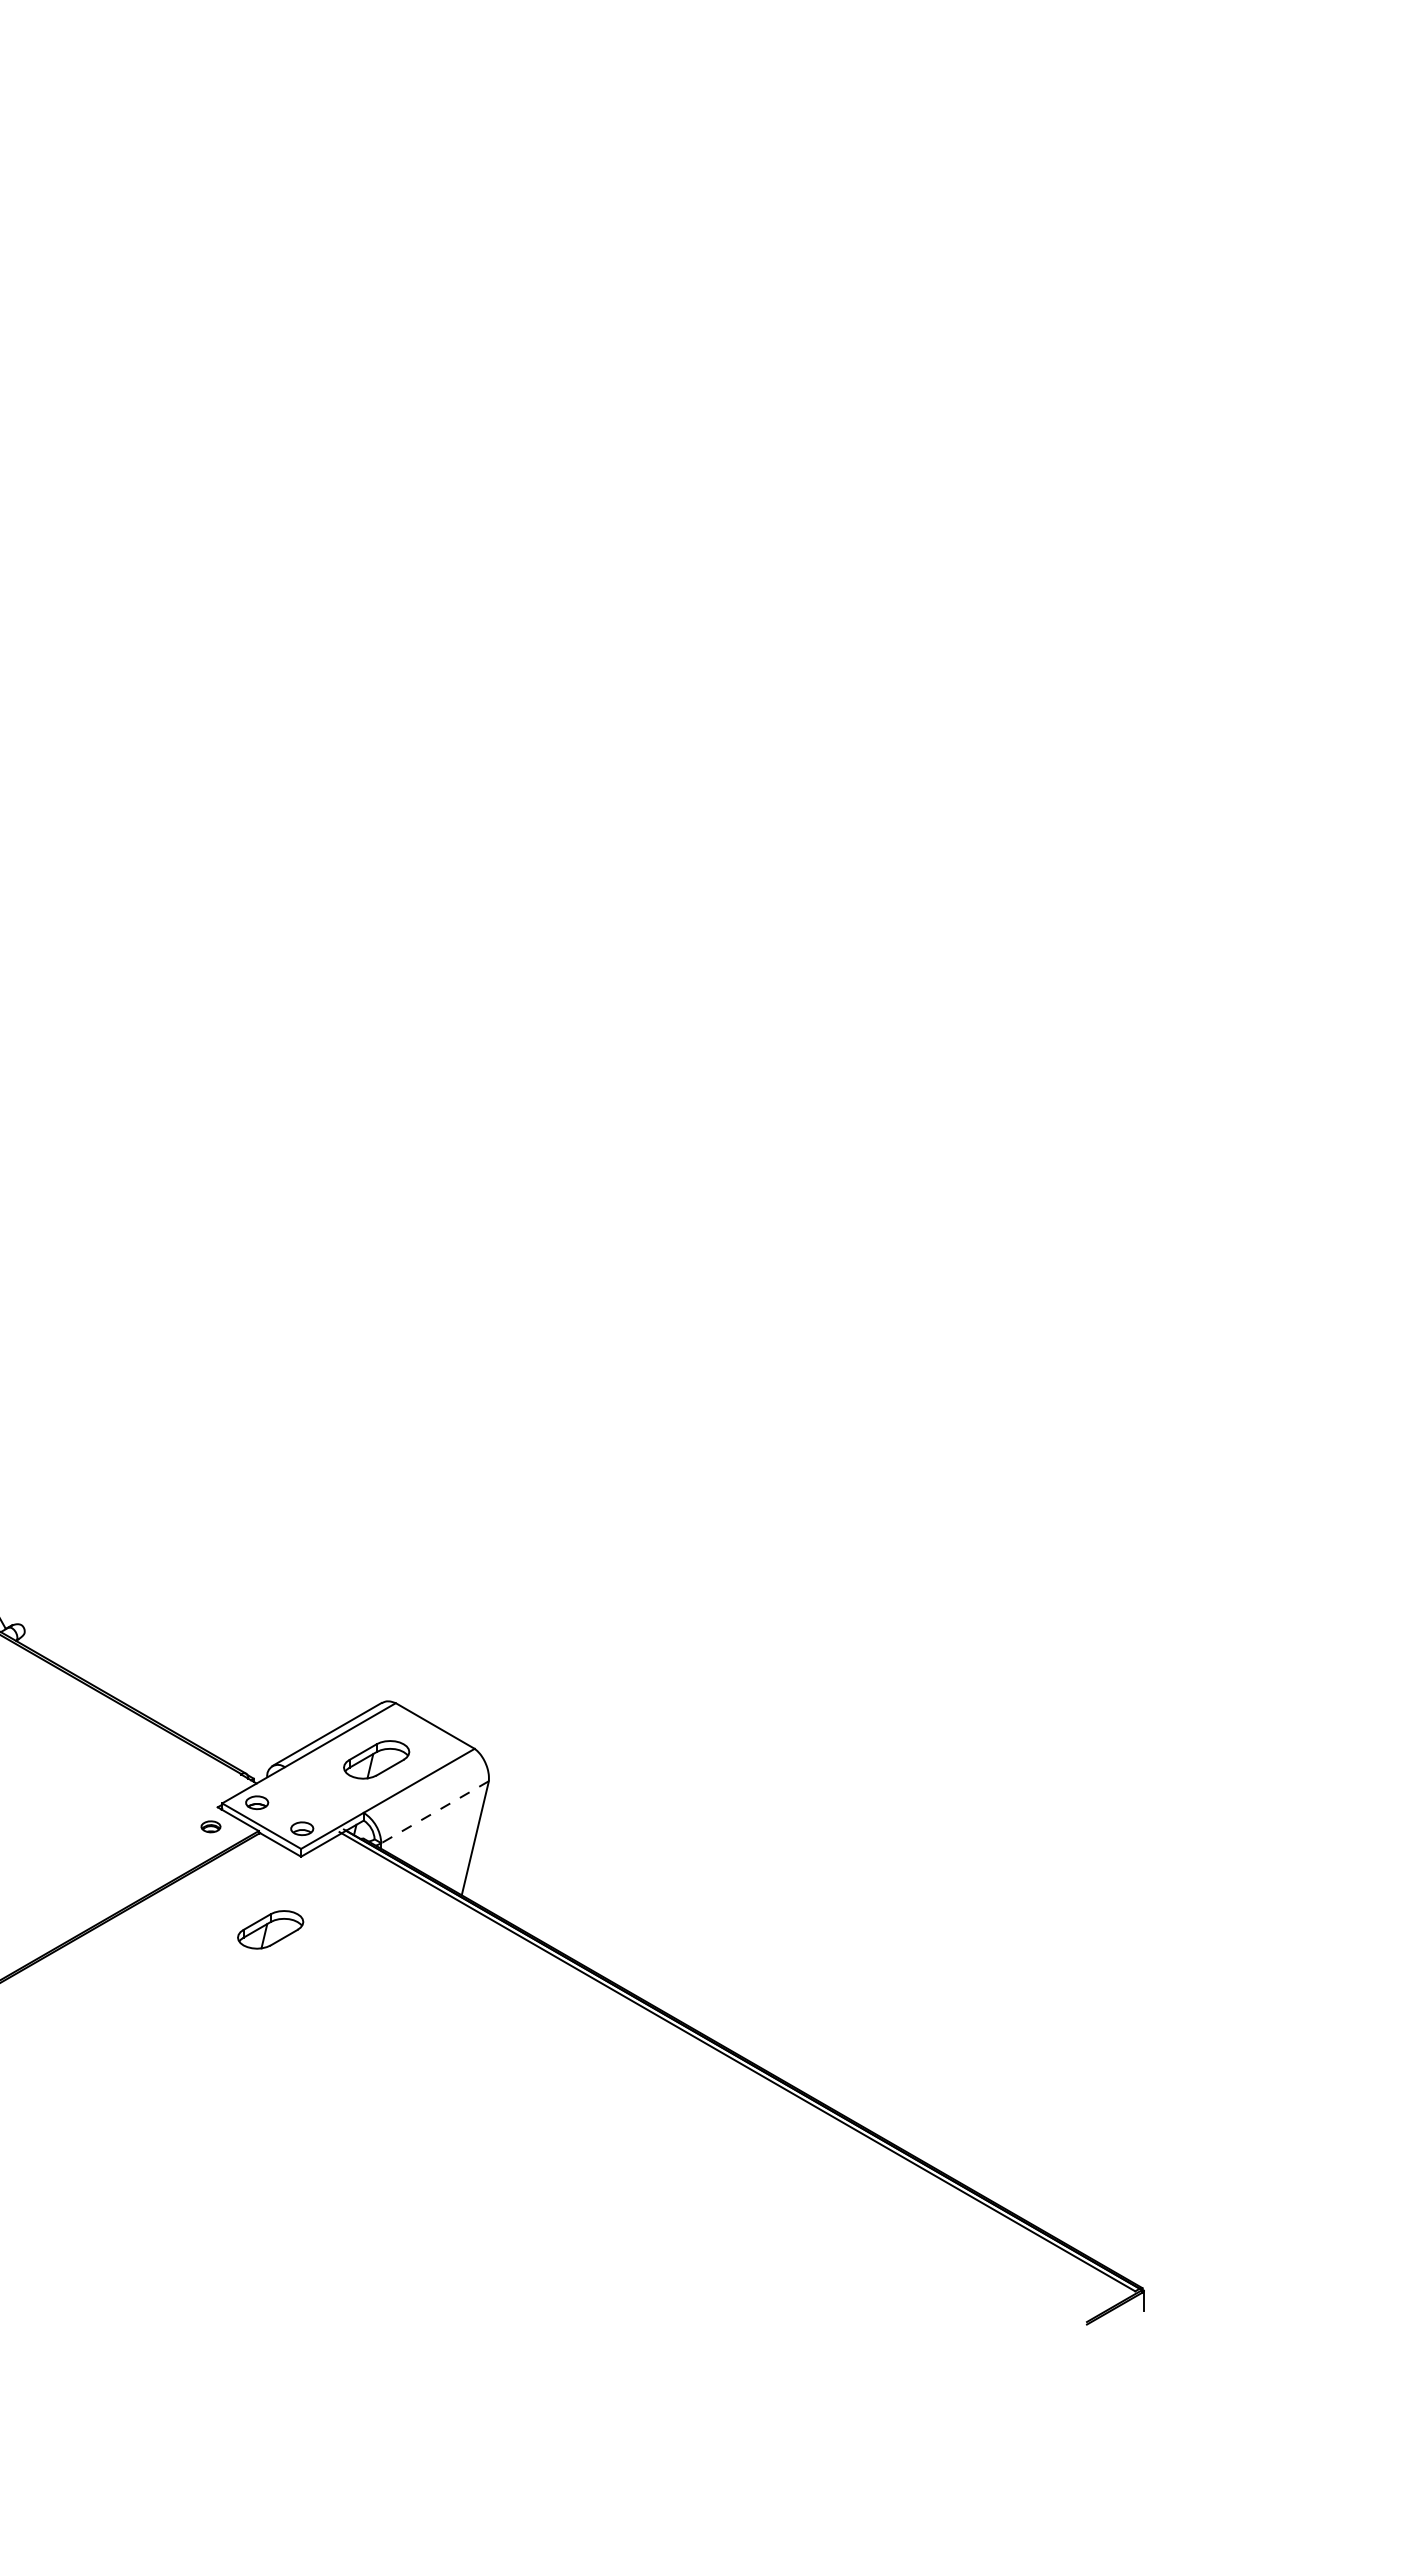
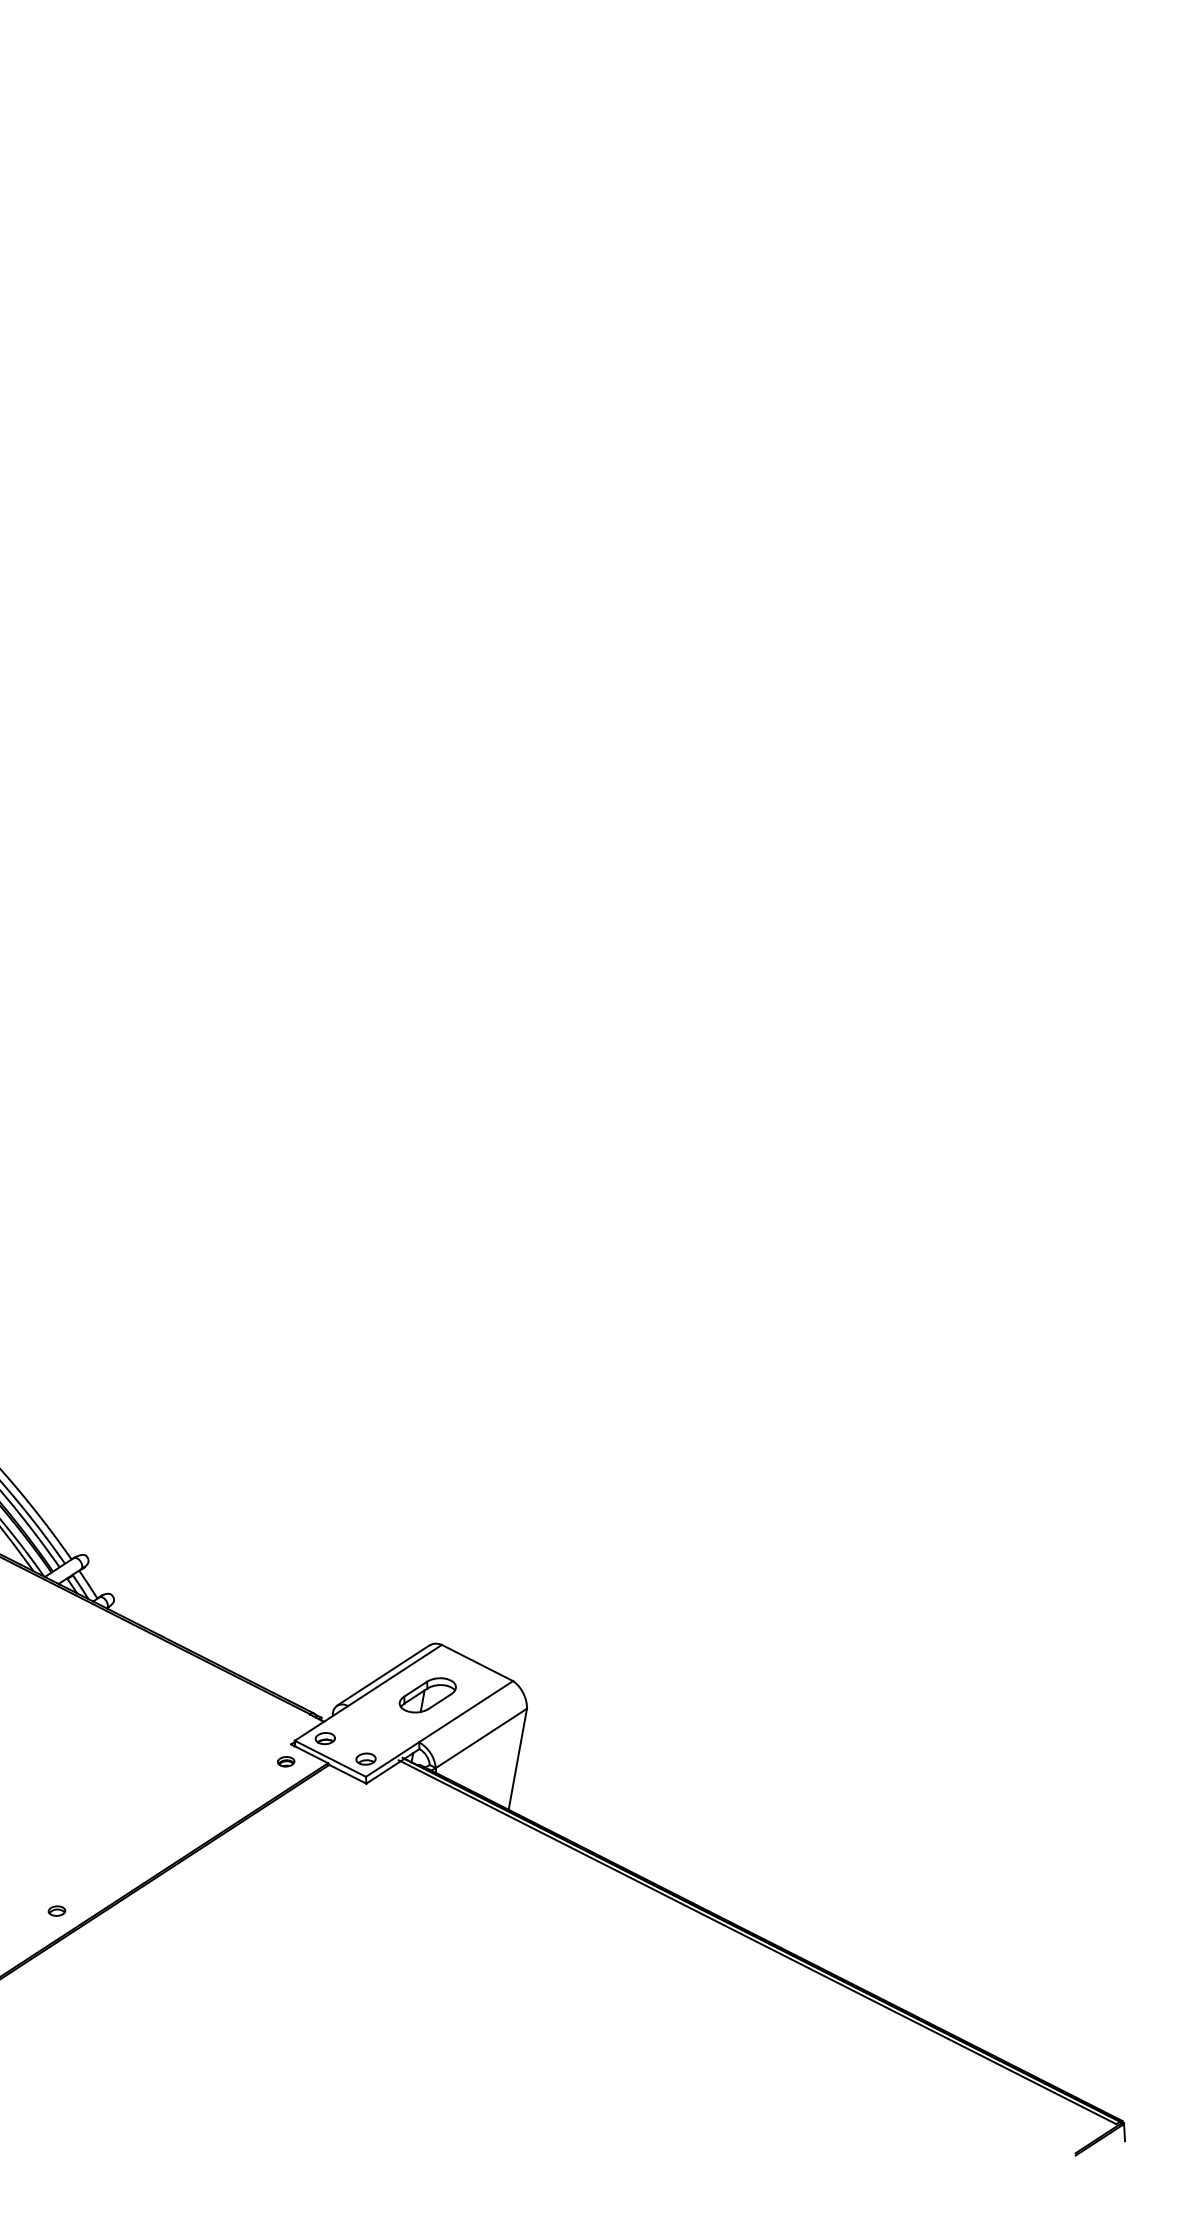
line: (434, 1812) -> (480, 1738), dashed -> solid
part: (270, 1929) -> (343, 1848), removed

